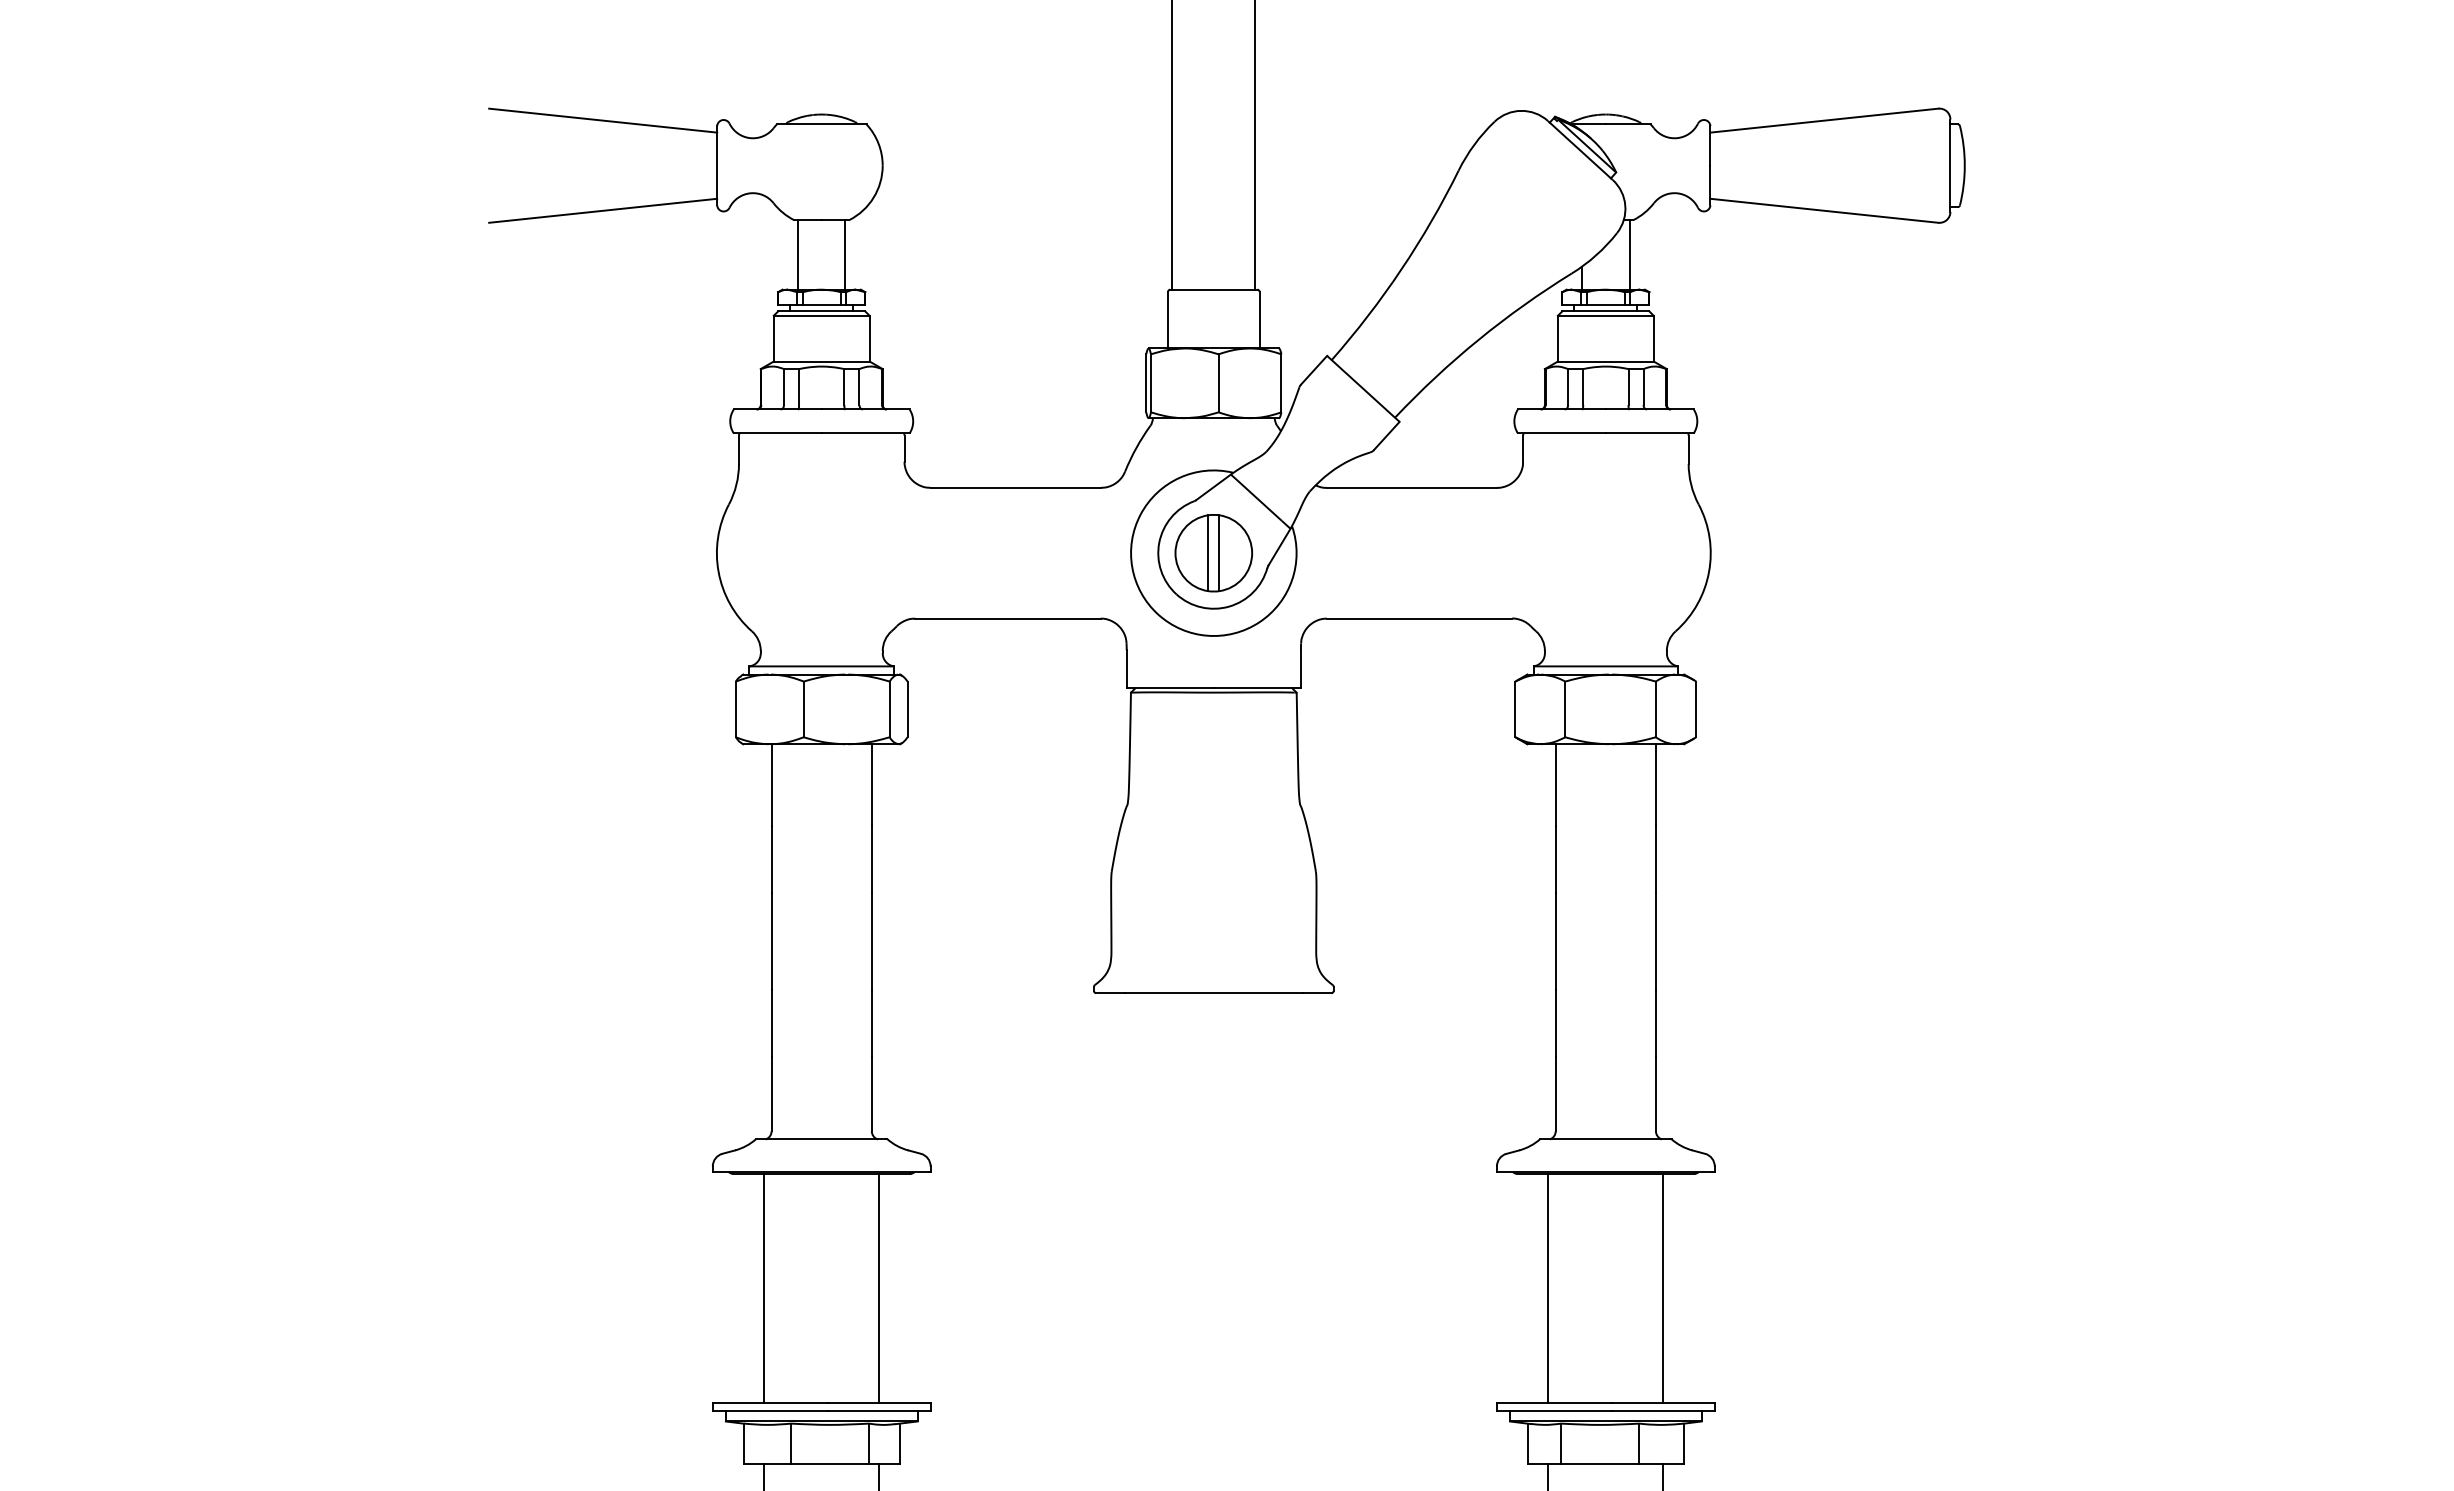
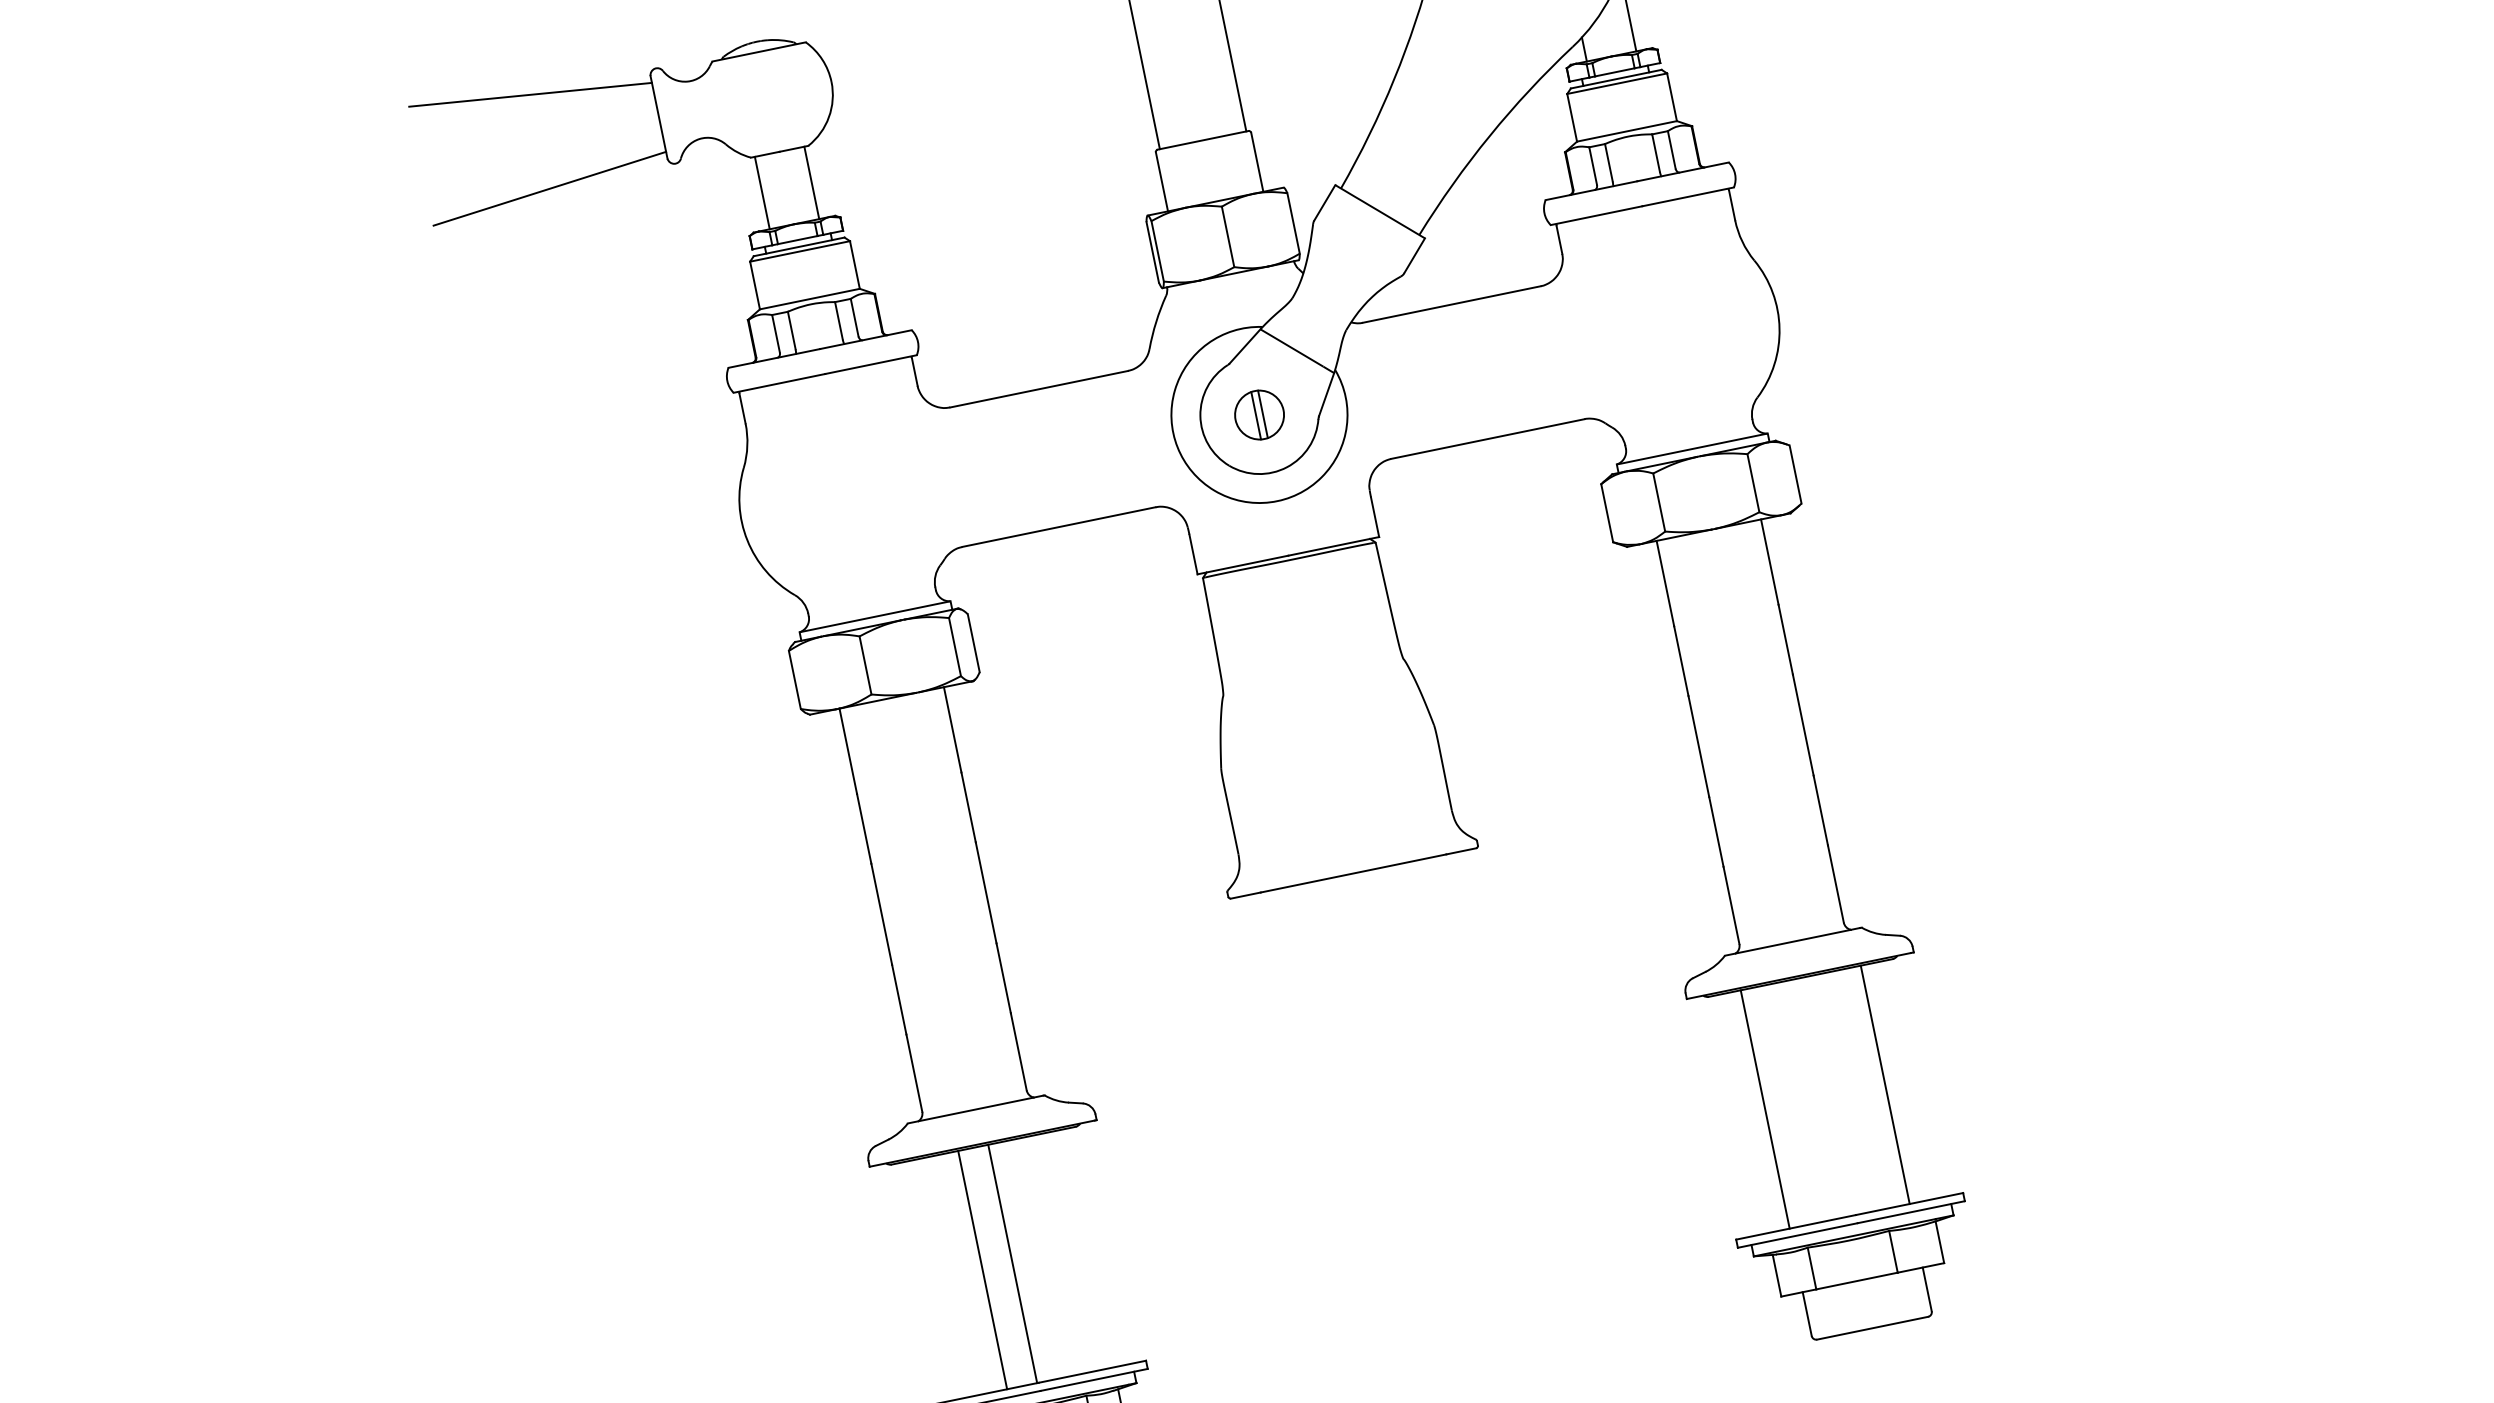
part: (1213, 553) -> (1259, 415), size x0.6
line: (764, 1287) -> (1012, 1262), moved
line: (879, 1287) -> (982, 1269), moved

